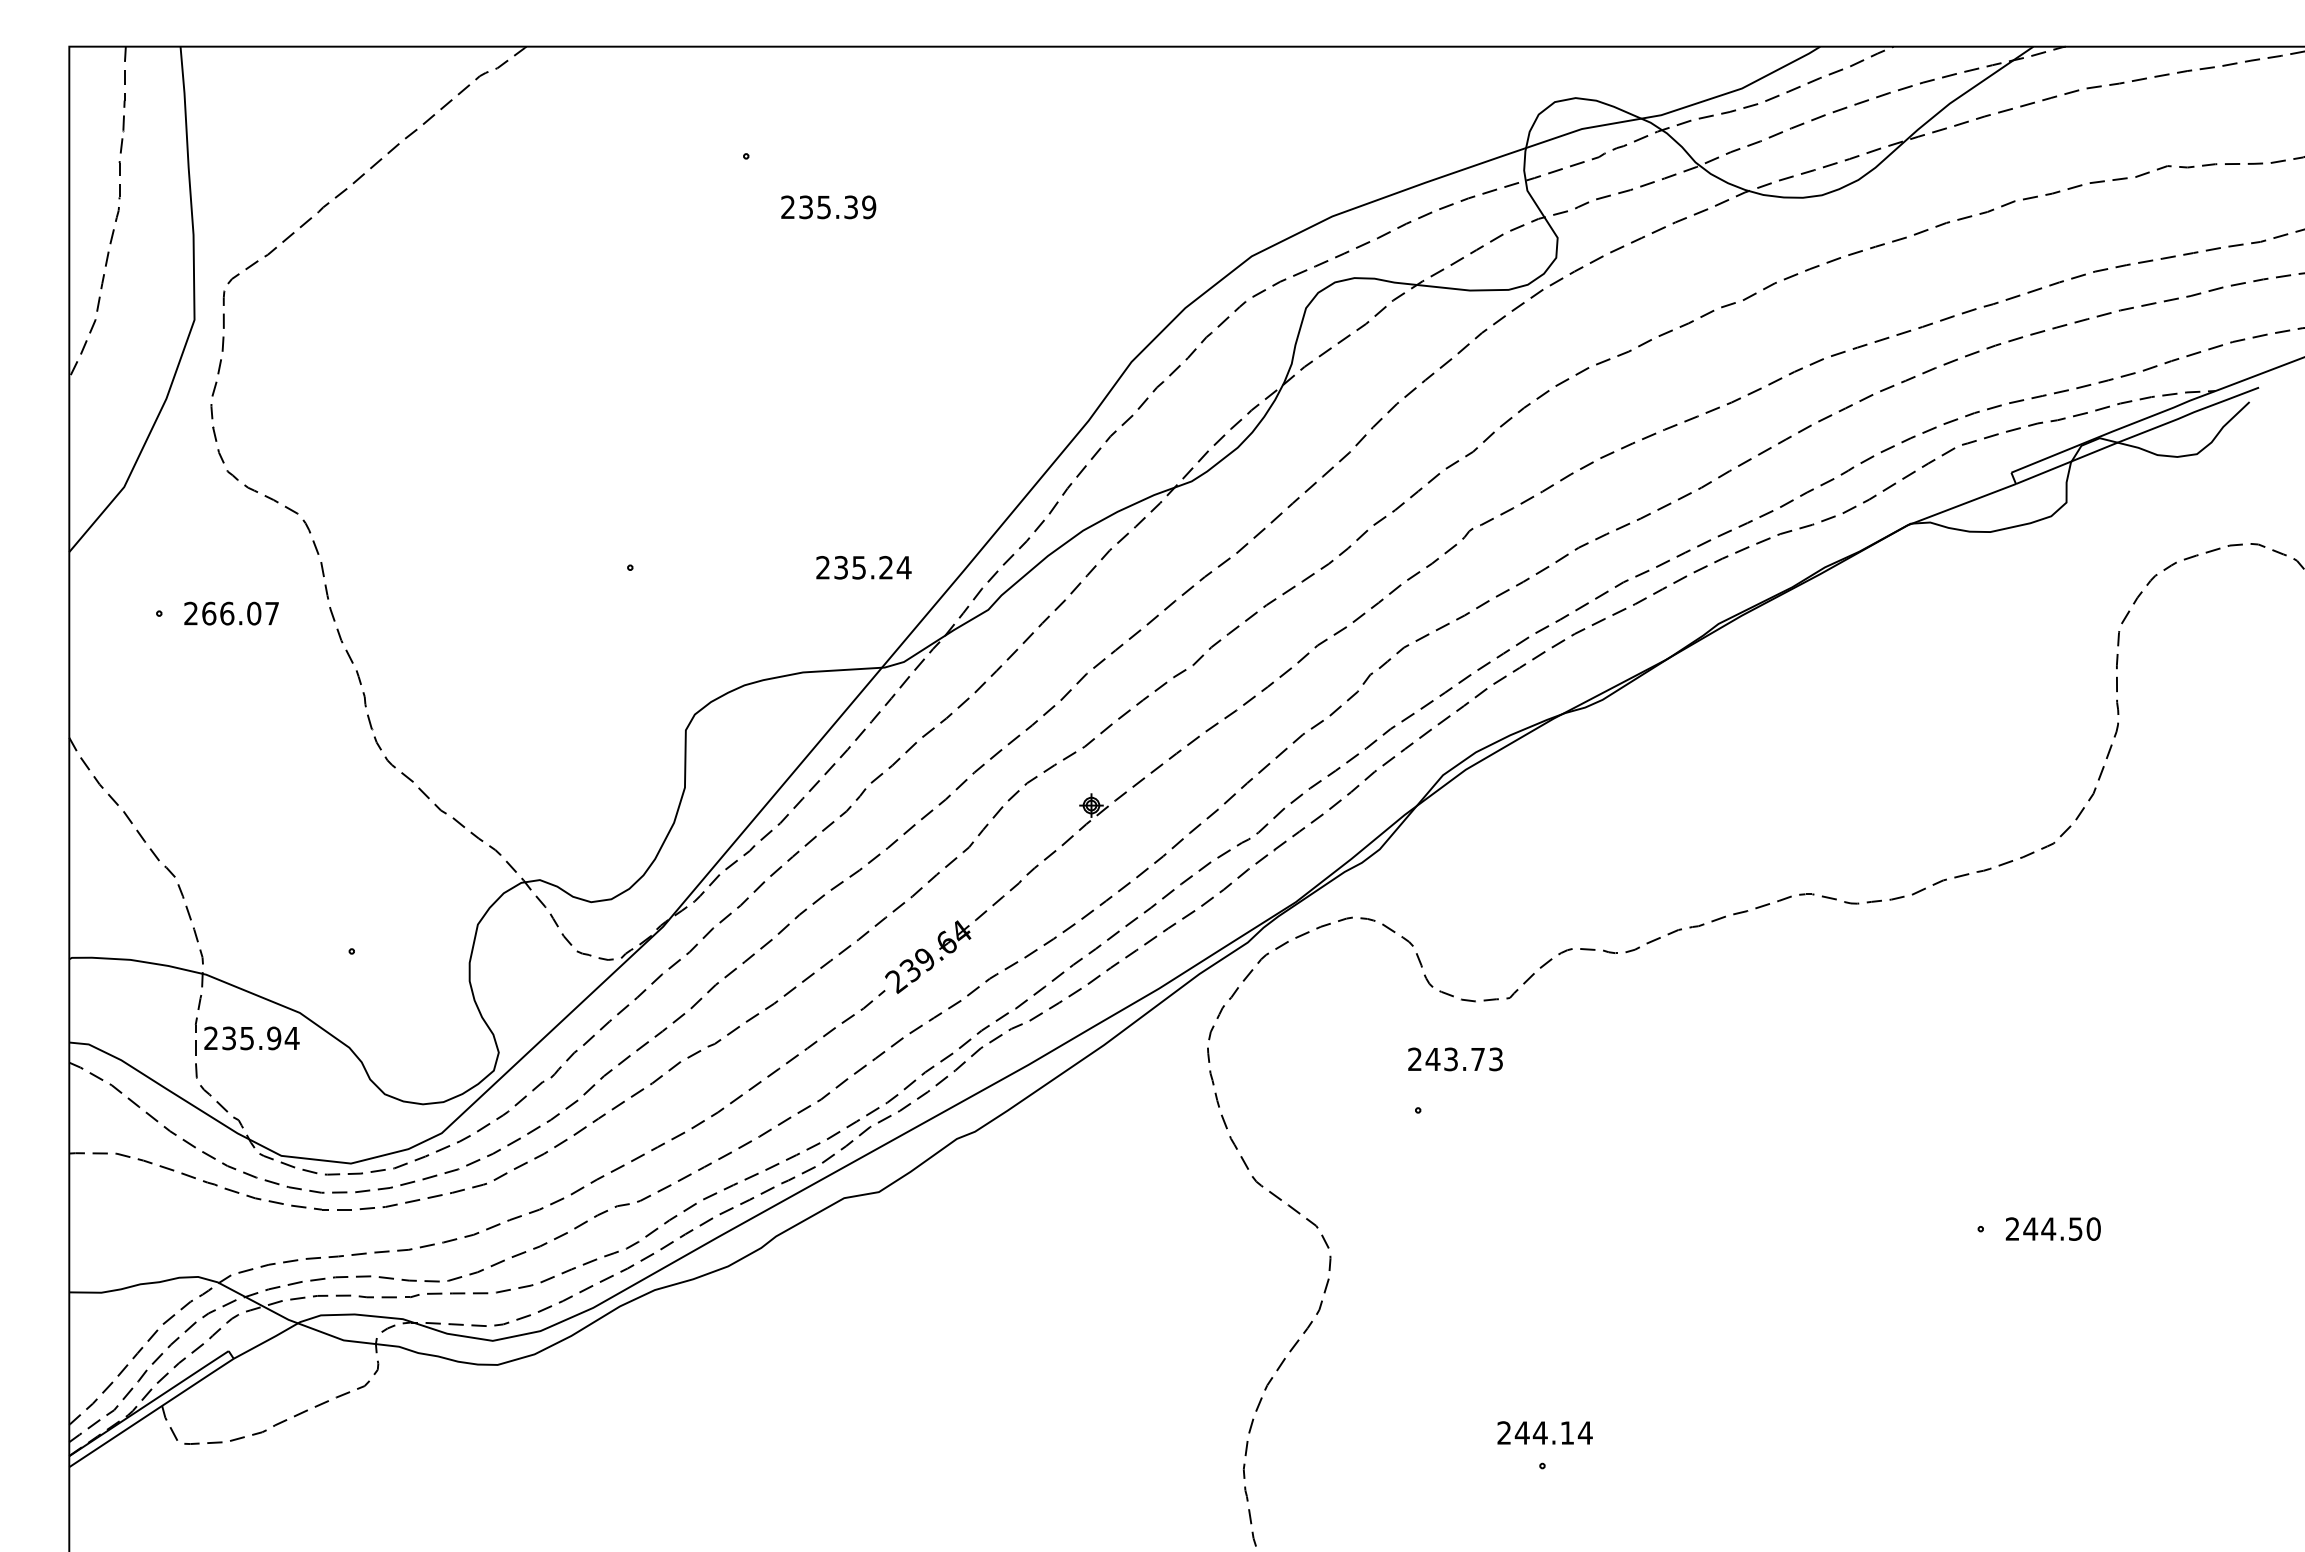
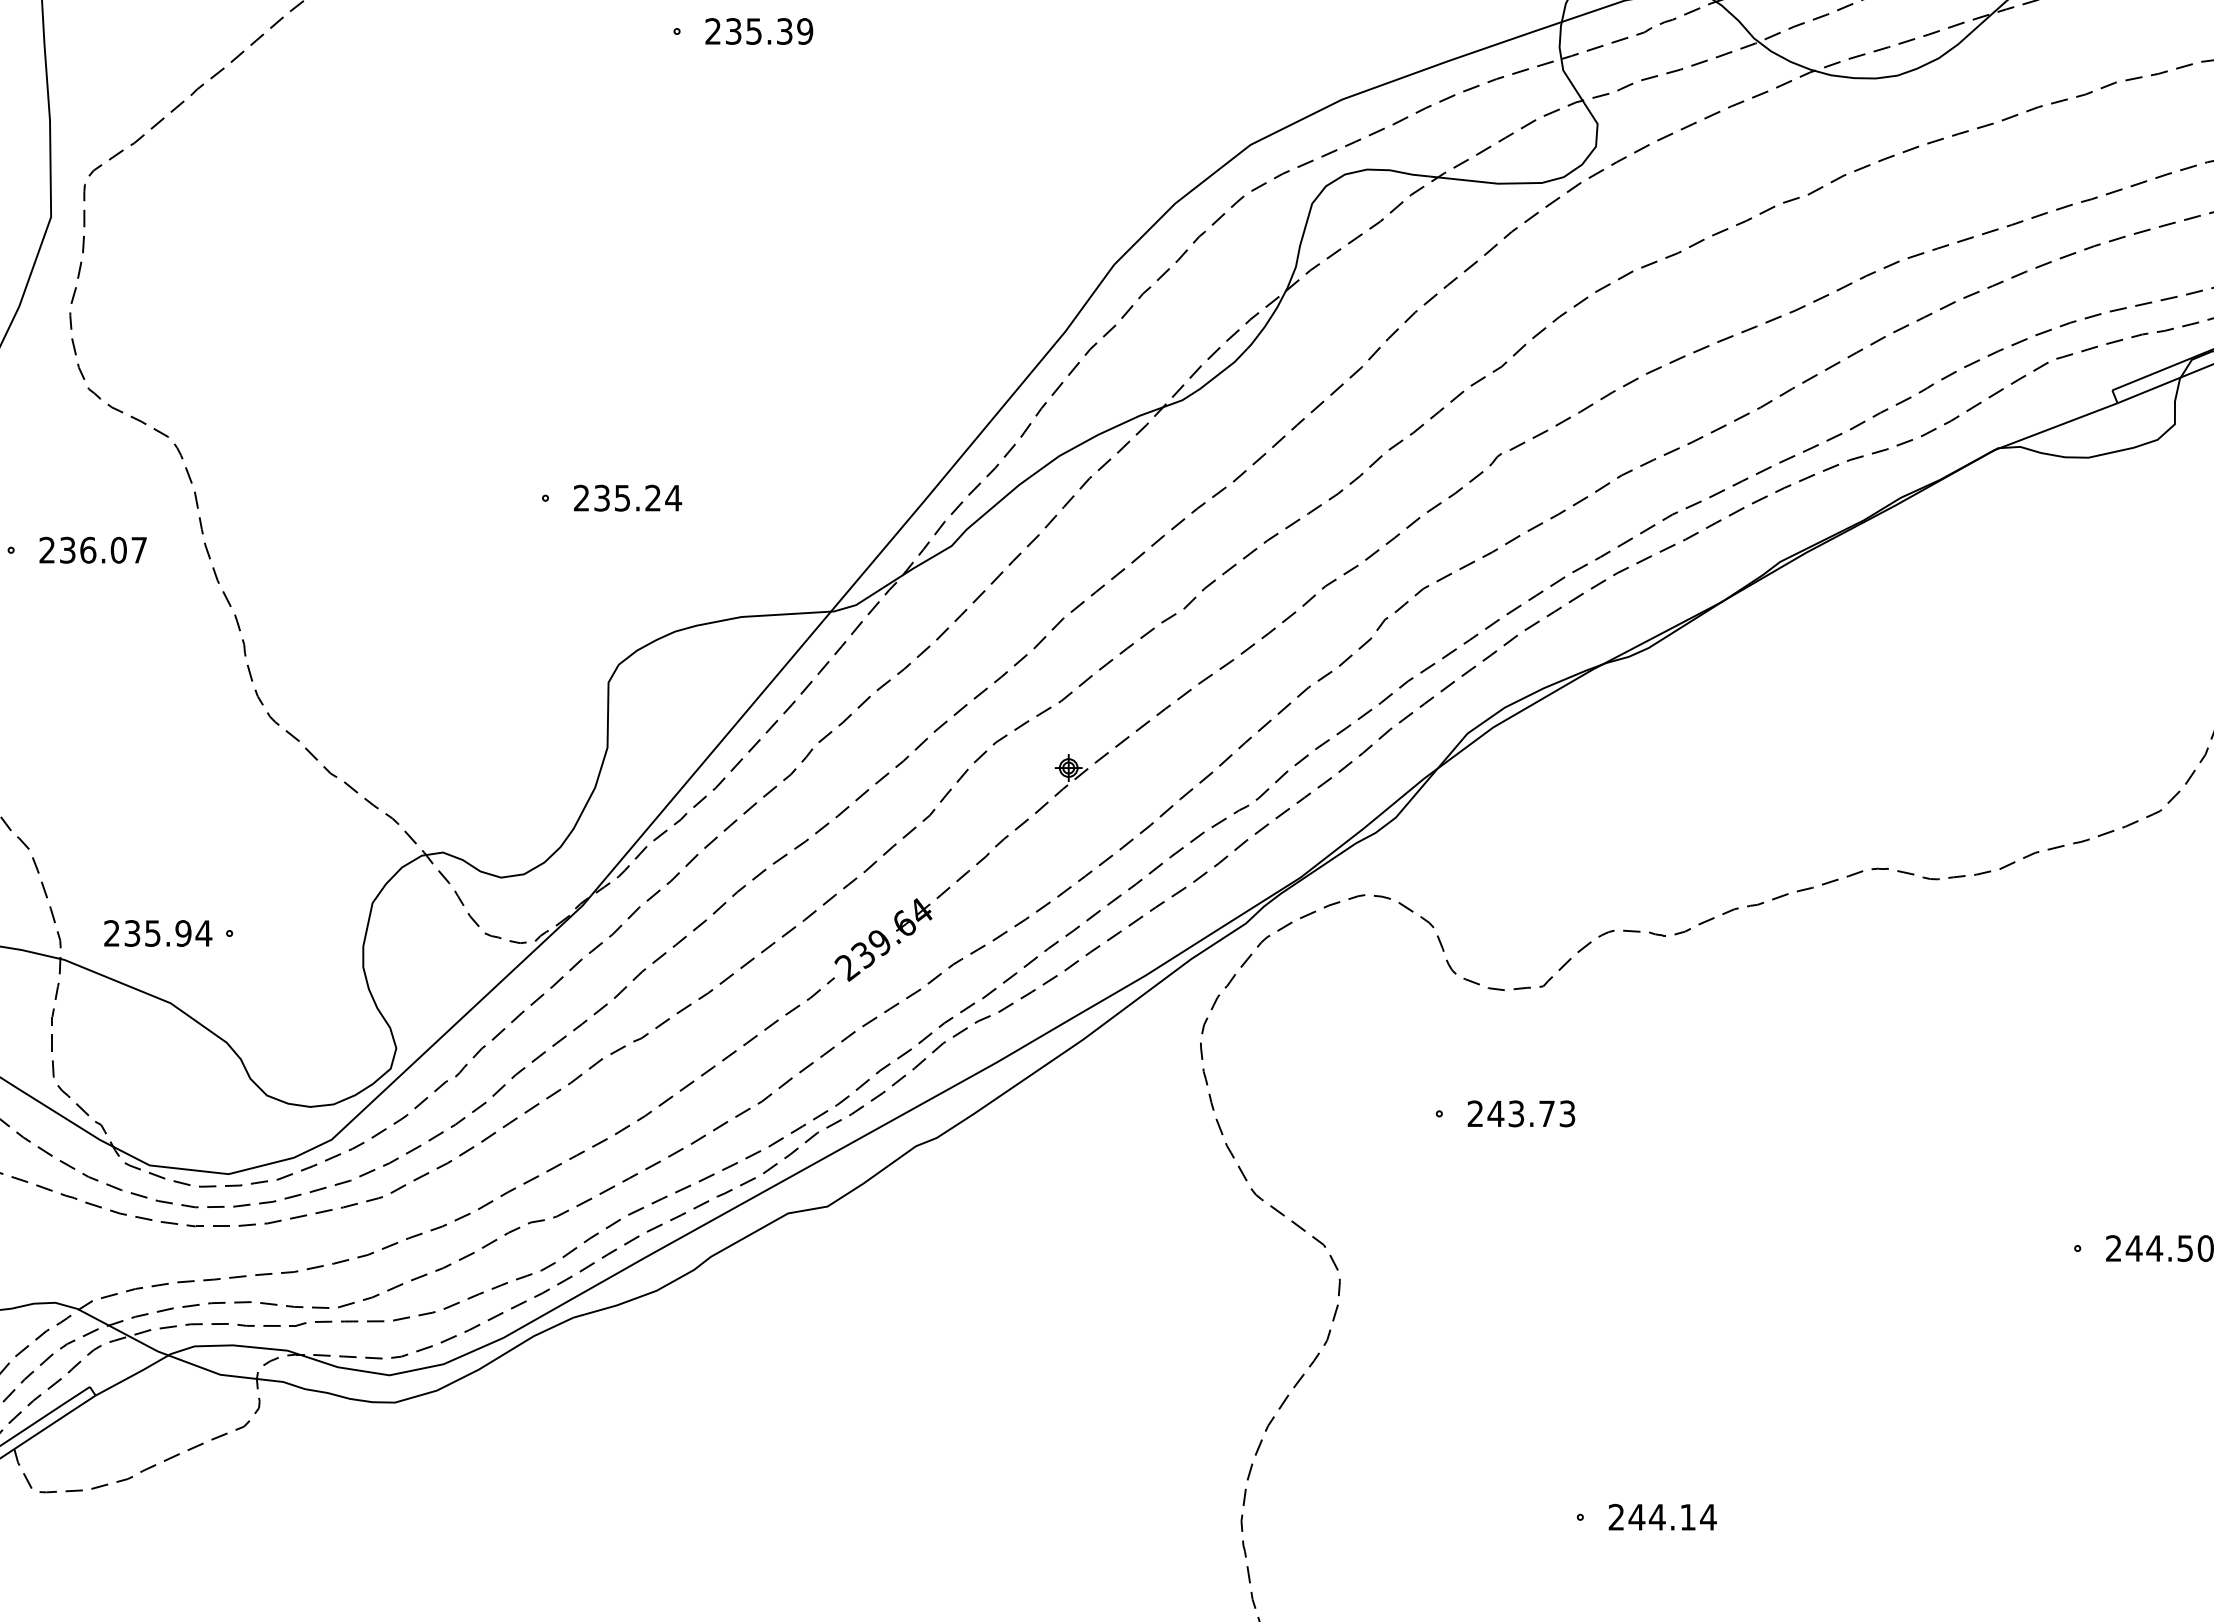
text: (828, 207) -> (759, 31), moved
text: (863, 567) -> (627, 497), moved
text: (209, 613) -> (68, 550), 266.07 -> 236.07
text: (251, 1038) -> (157, 933), moved
text: (1455, 1059) -> (1521, 1113), moved
text: (1544, 1432) -> (1662, 1516), moved

